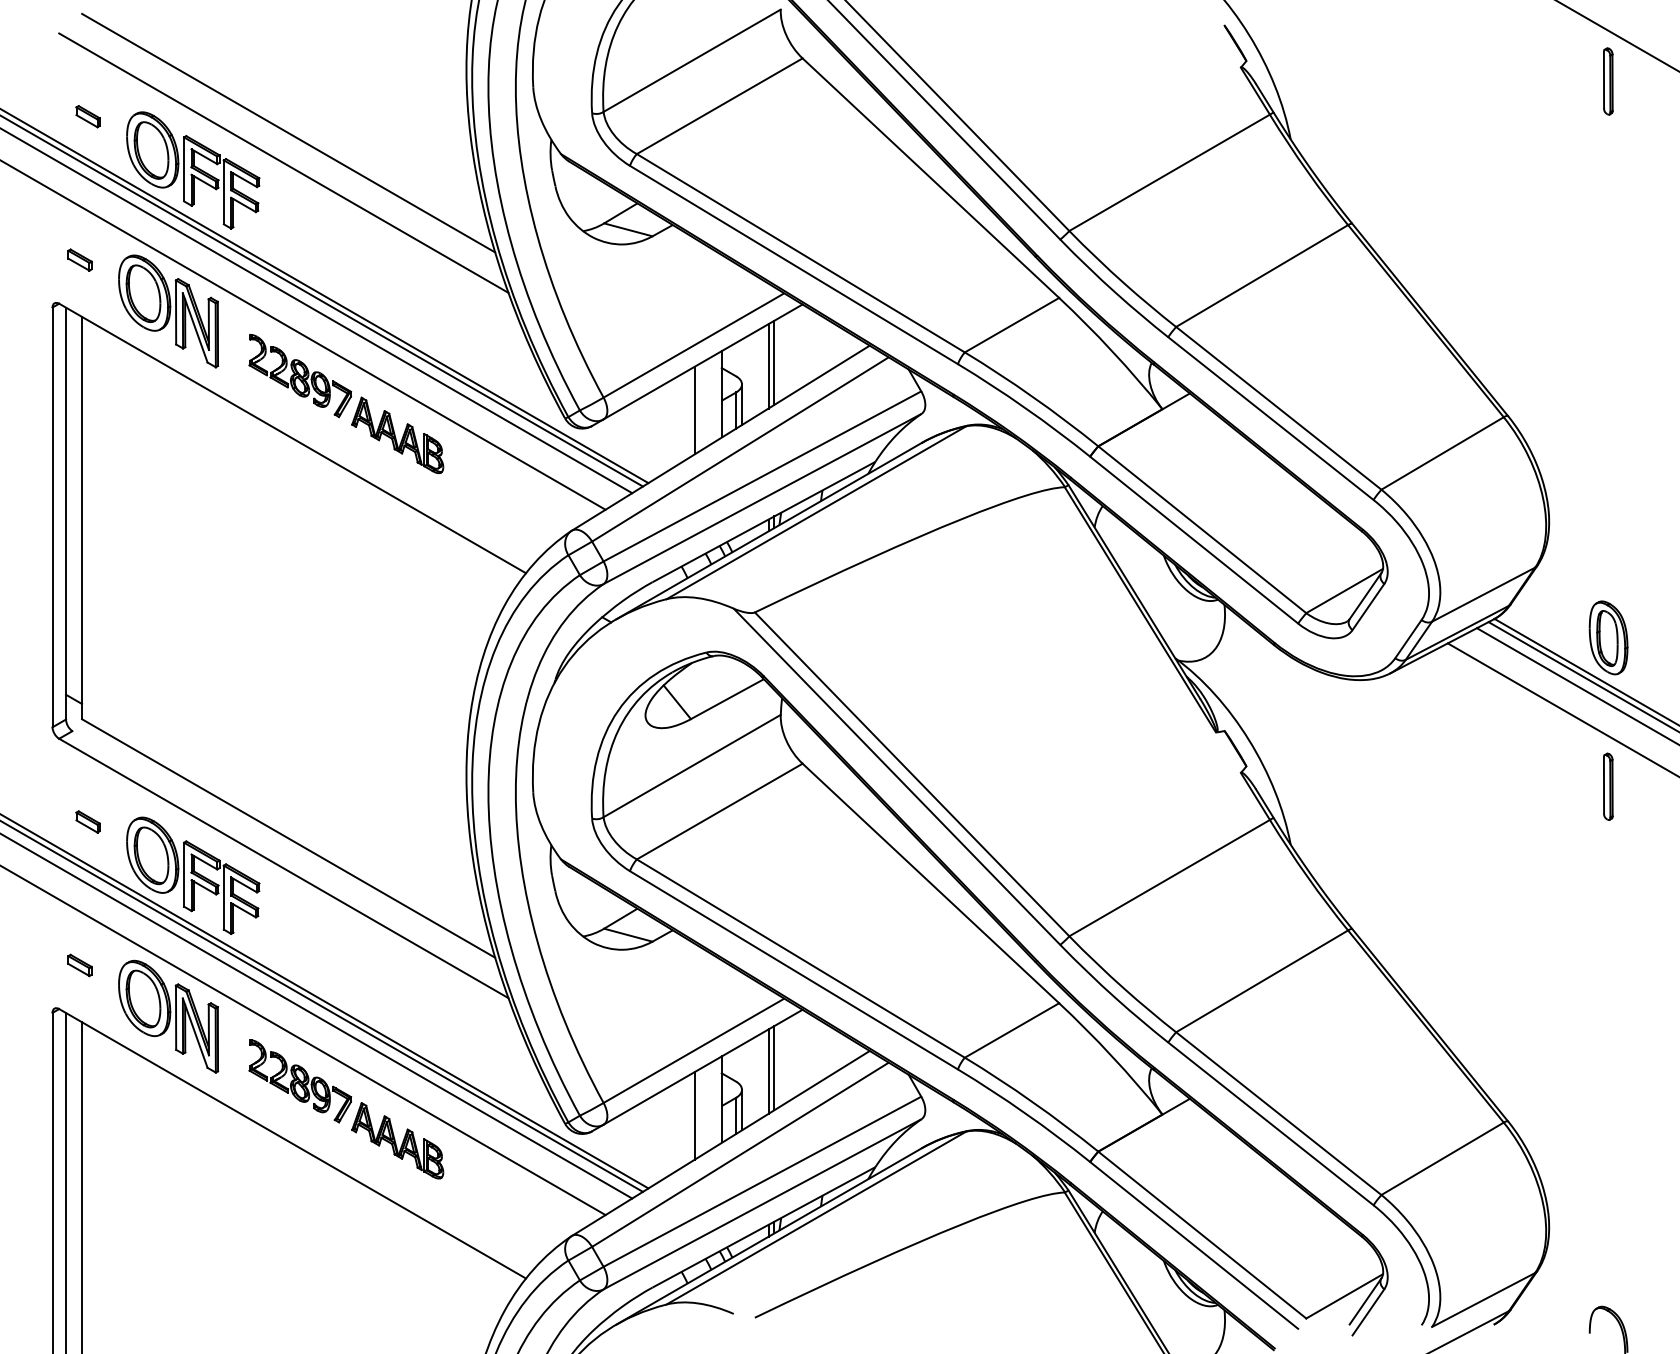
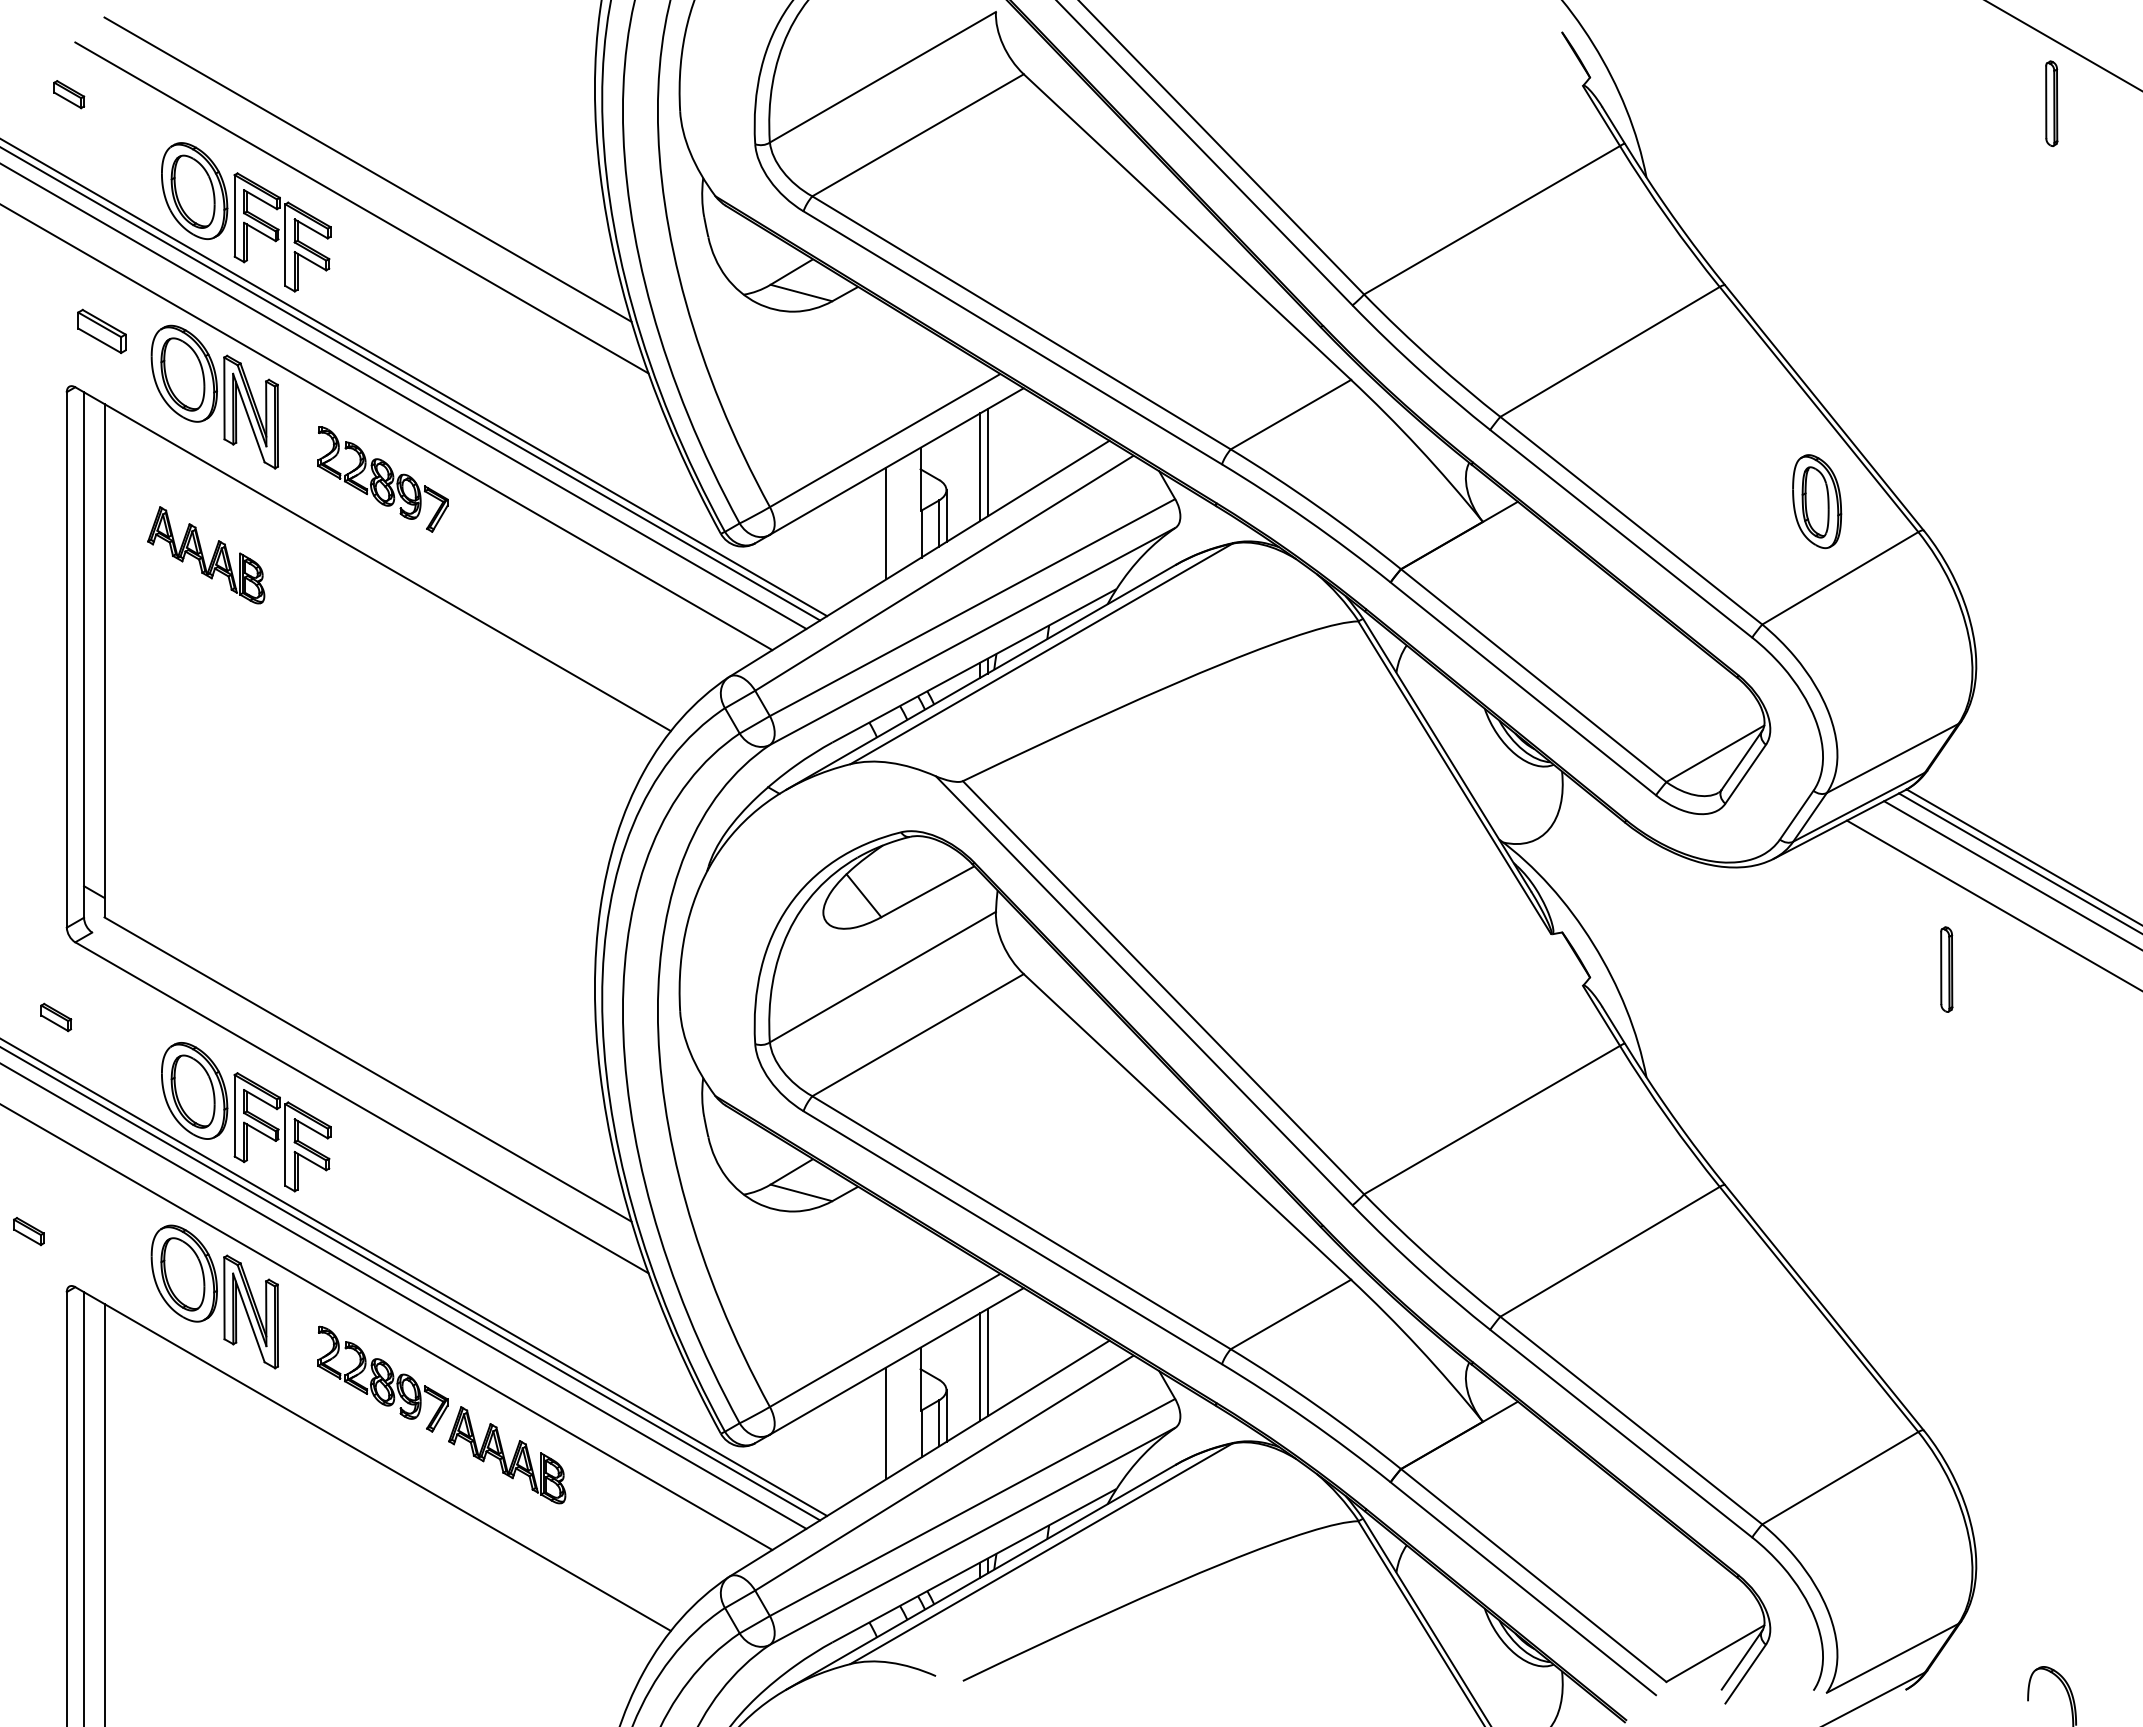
part: (88, 116) -> (69, 94), moved
part: (79, 260) -> (101, 331), size x1.6
part: (397, 435) -> (206, 555), moved
part: (1608, 637) -> (1817, 501), moved
part: (1608, 786) -> (1946, 969), moved
part: (88, 822) -> (56, 1017), moved
part: (79, 965) -> (28, 1231), moved

